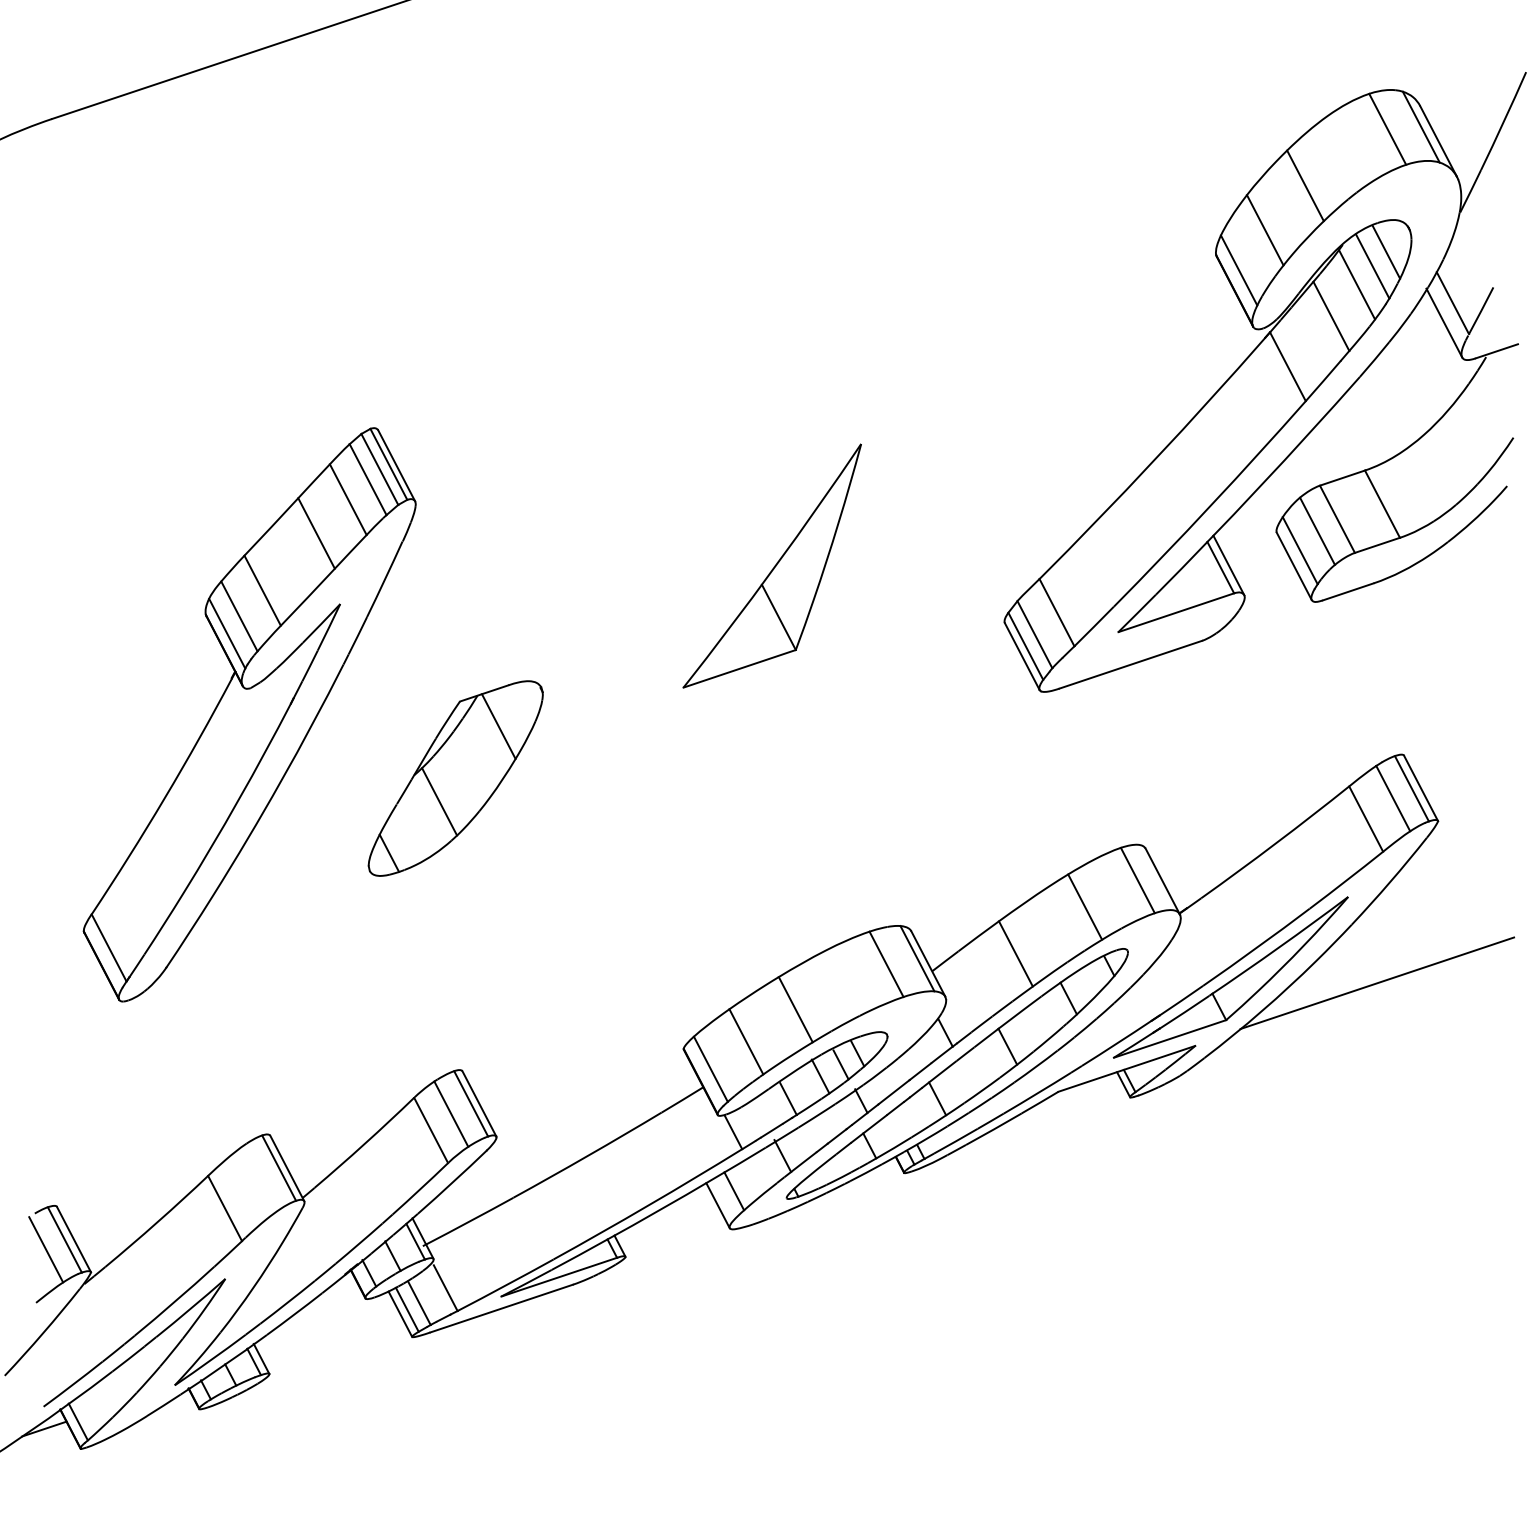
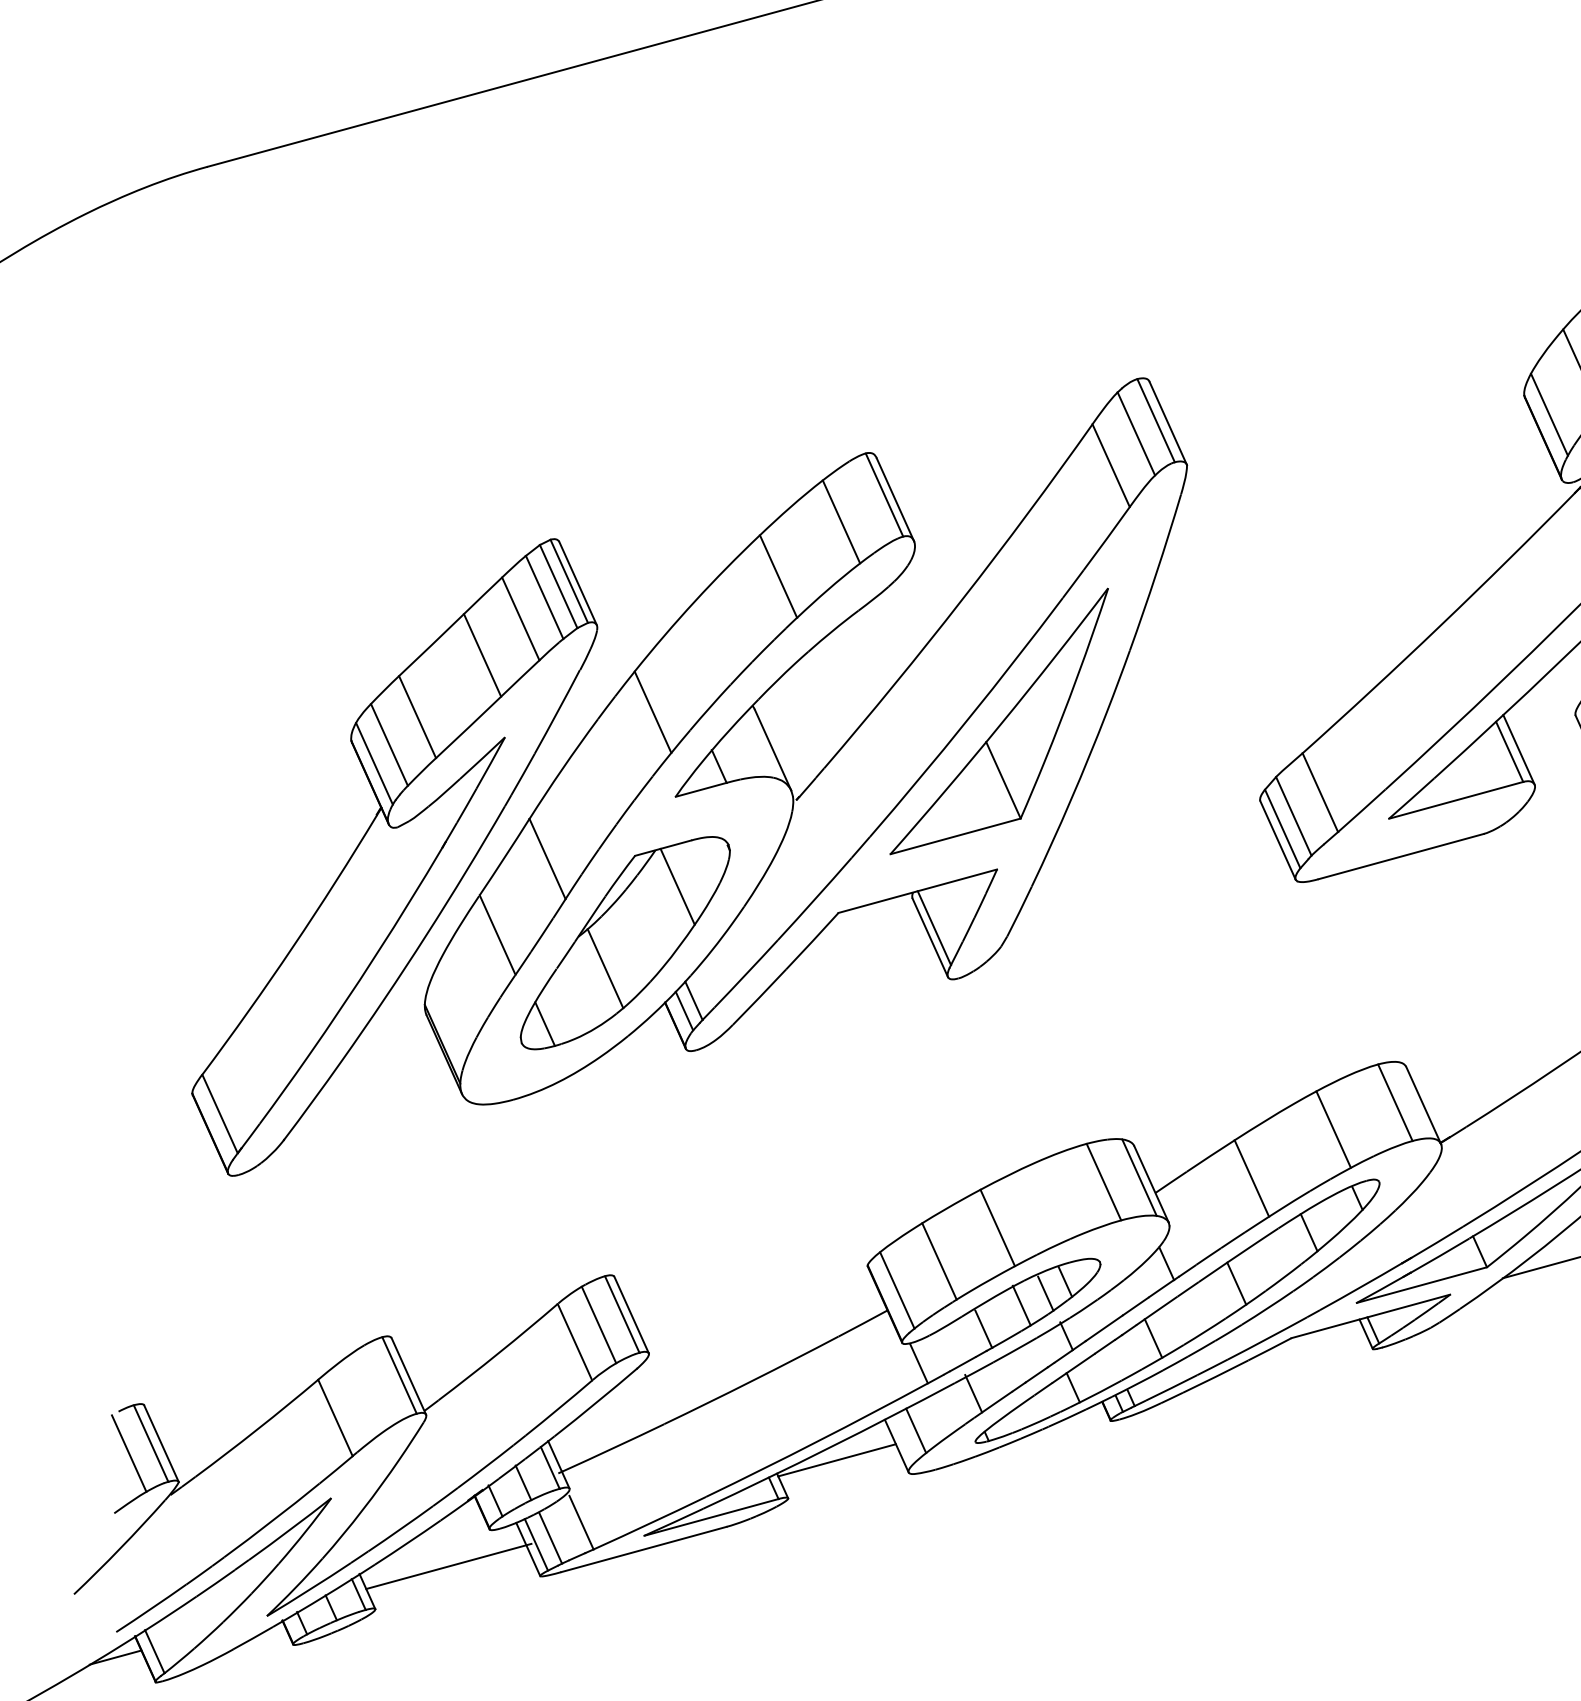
part: (624, 609) -> (828, 761), added
line: (666, 1220) -> (837, 1459), added
line: (331, 1332) -> (448, 1565), added

